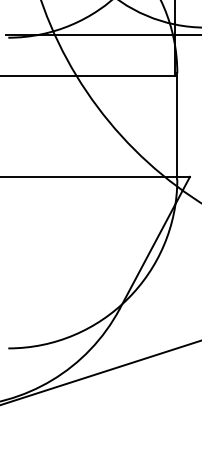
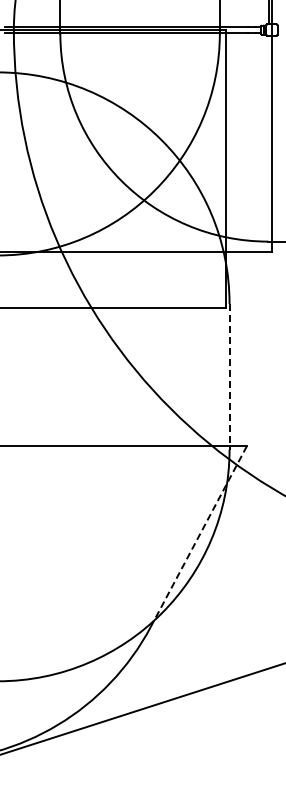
line: (177, 126) -> (229, 376), solid -> dashed
line: (154, 243) -> (198, 537), solid -> dashed

